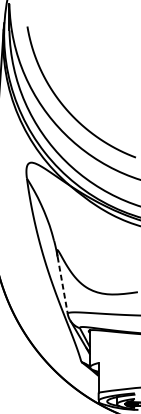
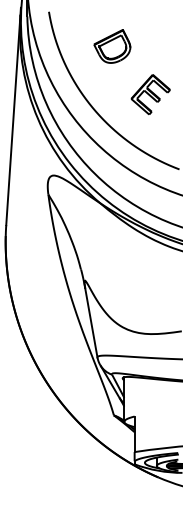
part: (80, 55) -> (112, 46), added
part: (111, 95) -> (150, 94), added
line: (62, 285) -> (91, 323), dashed -> solid

